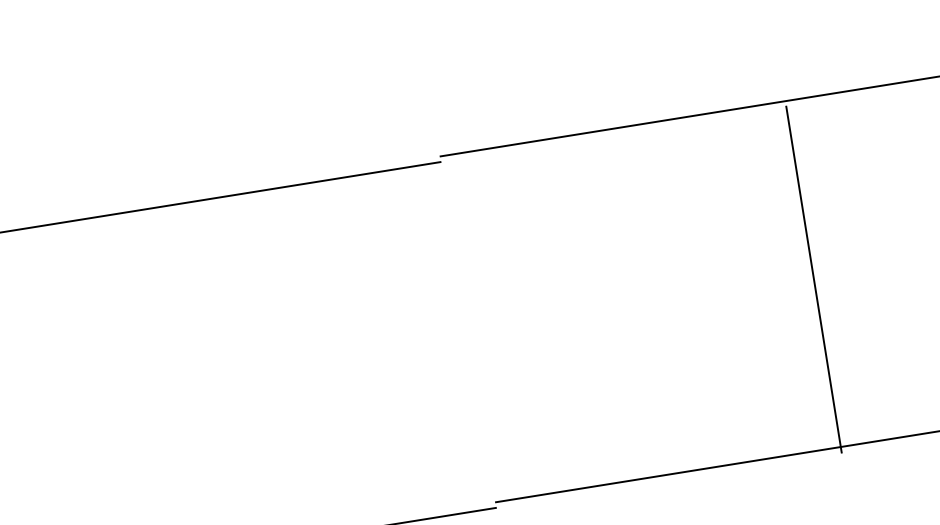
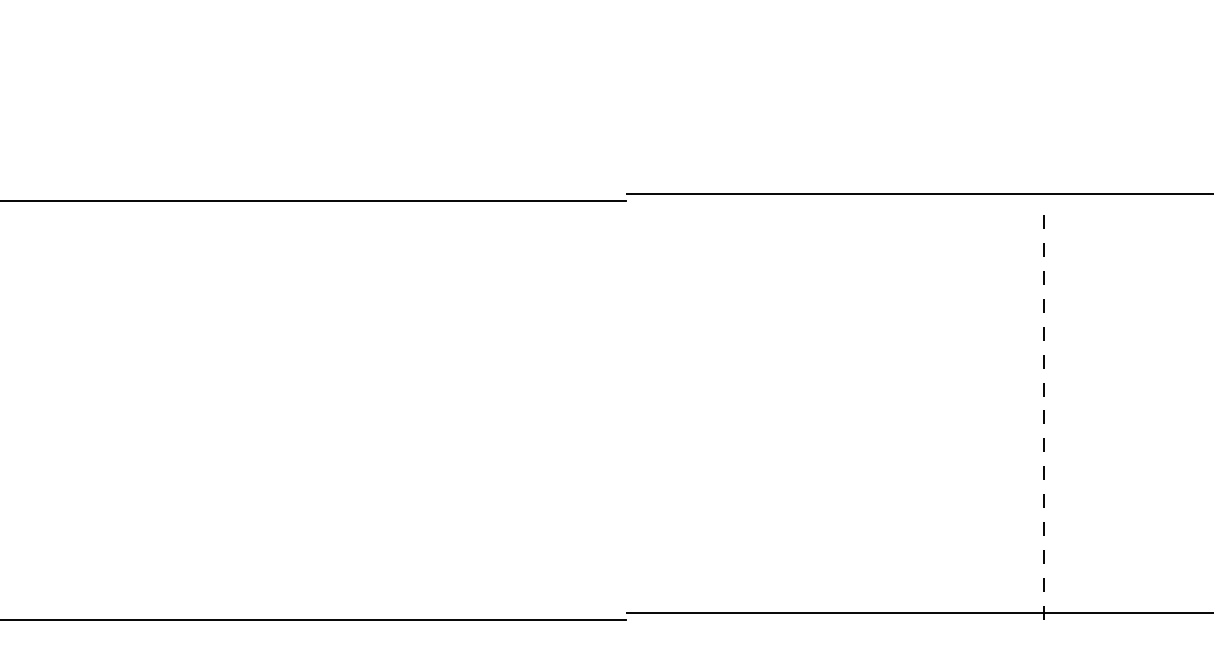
line: (814, 278) -> (1044, 409), solid -> dashed

